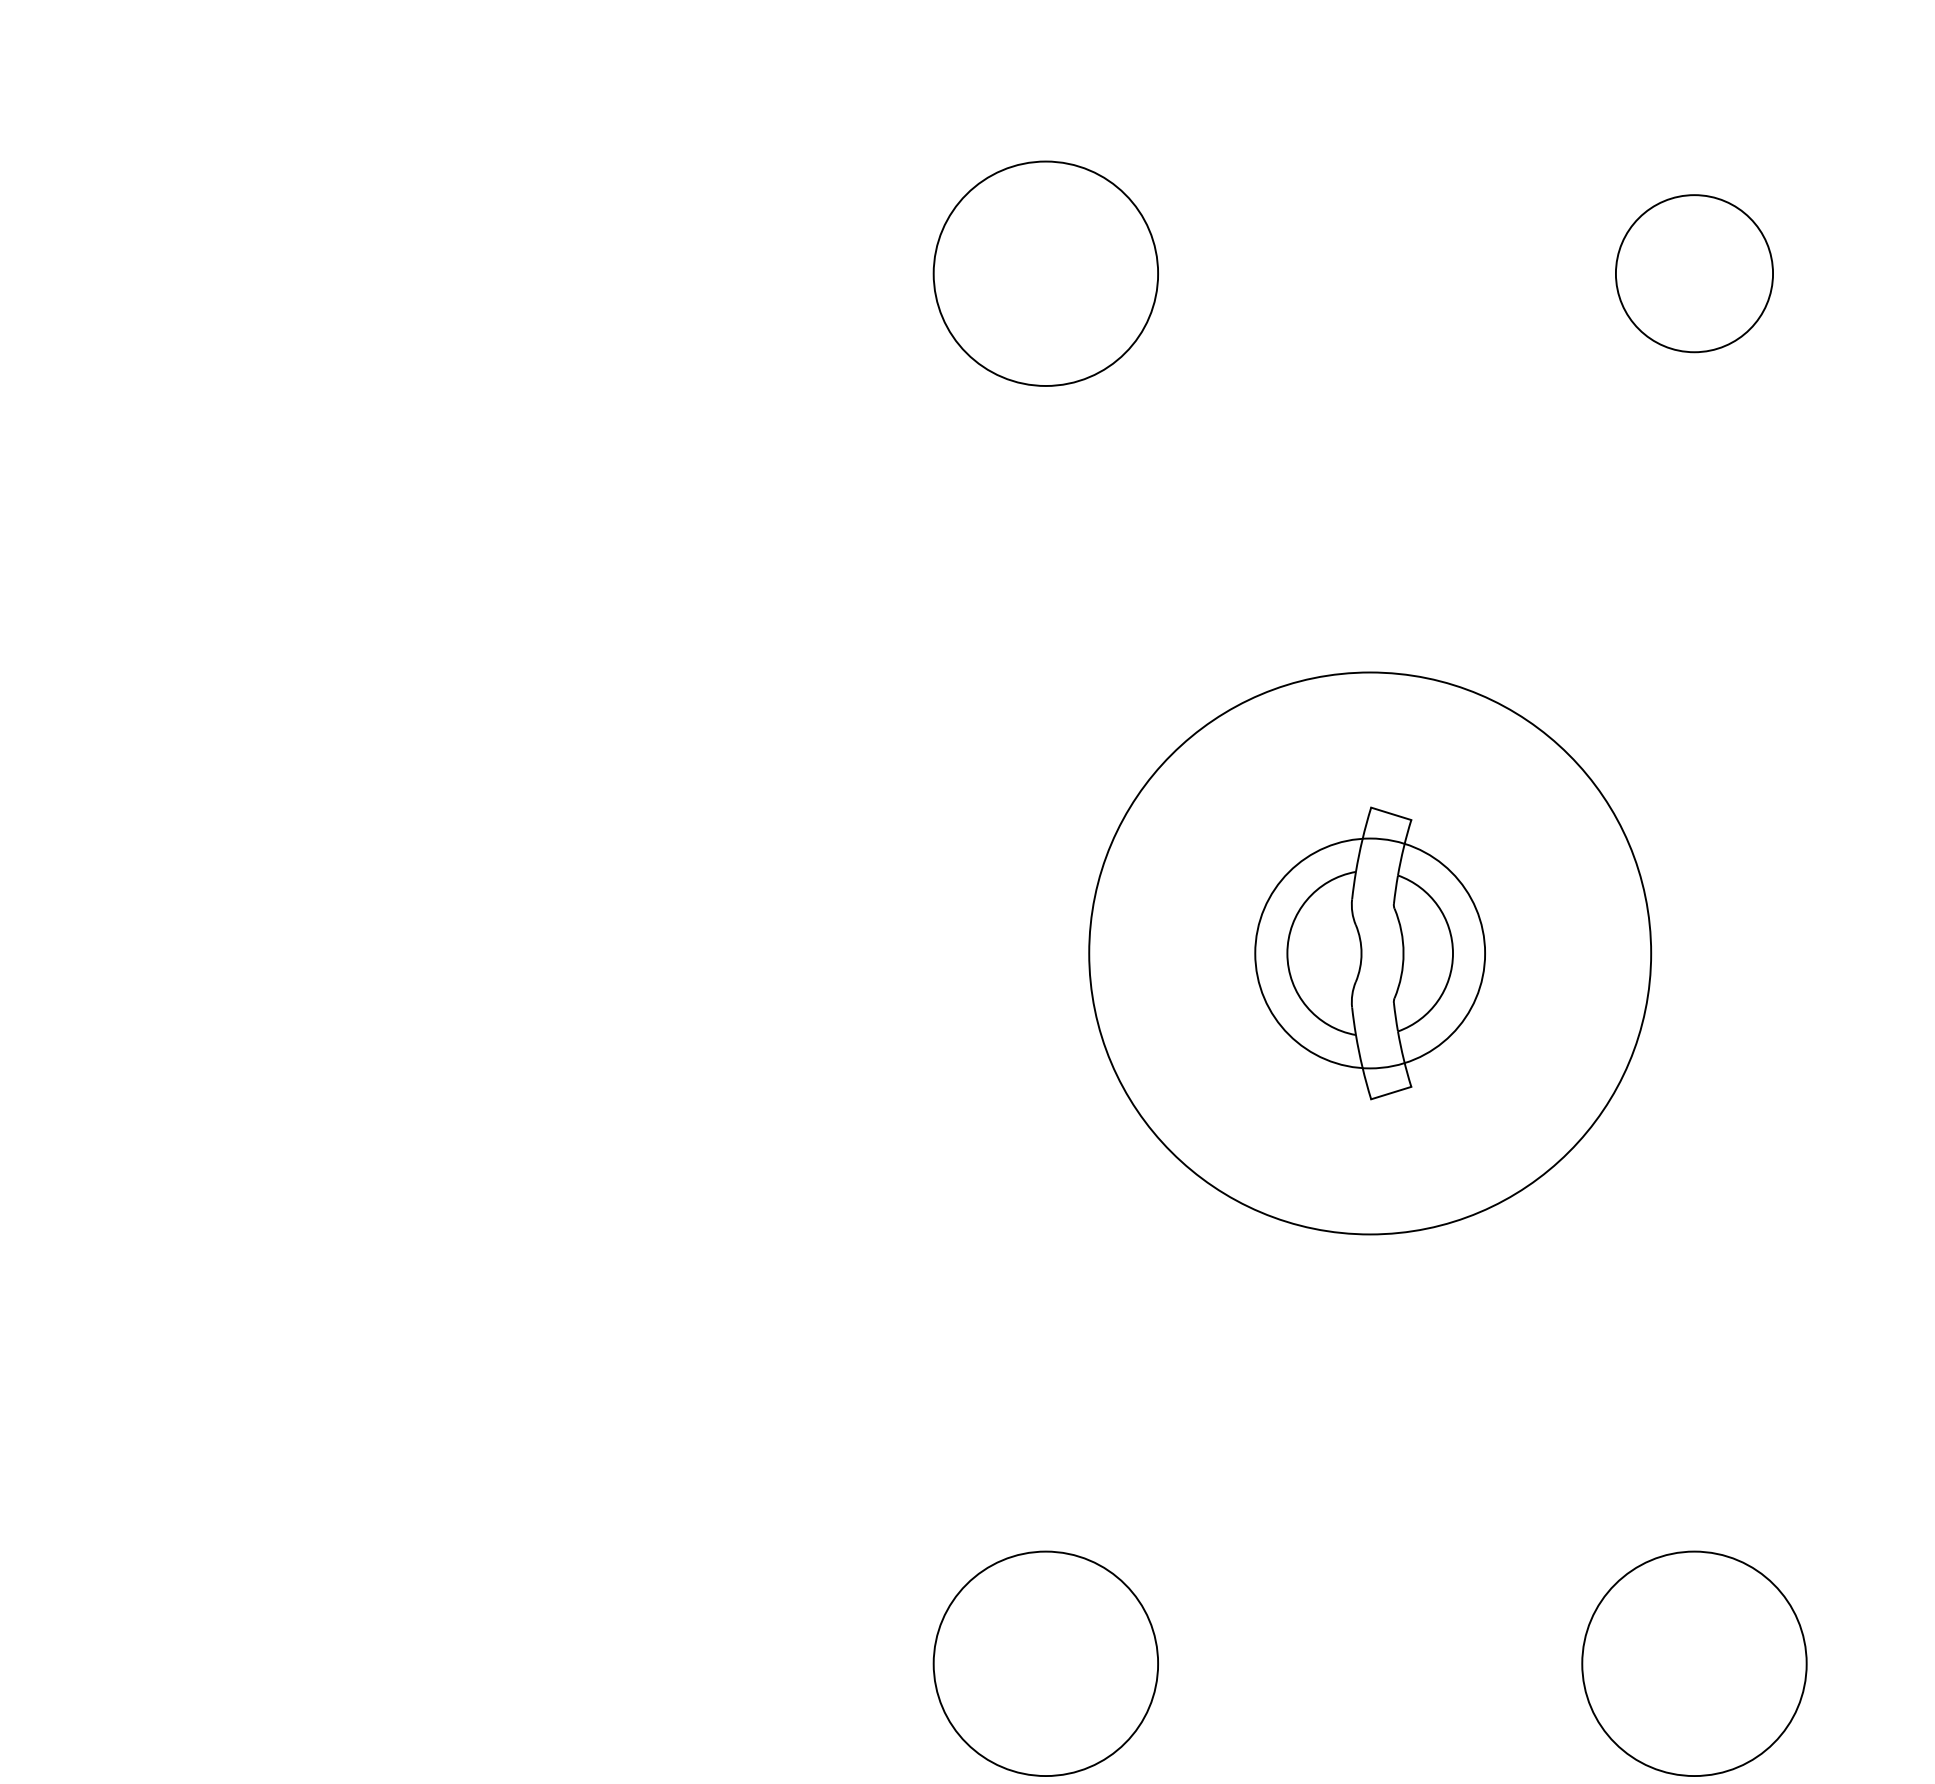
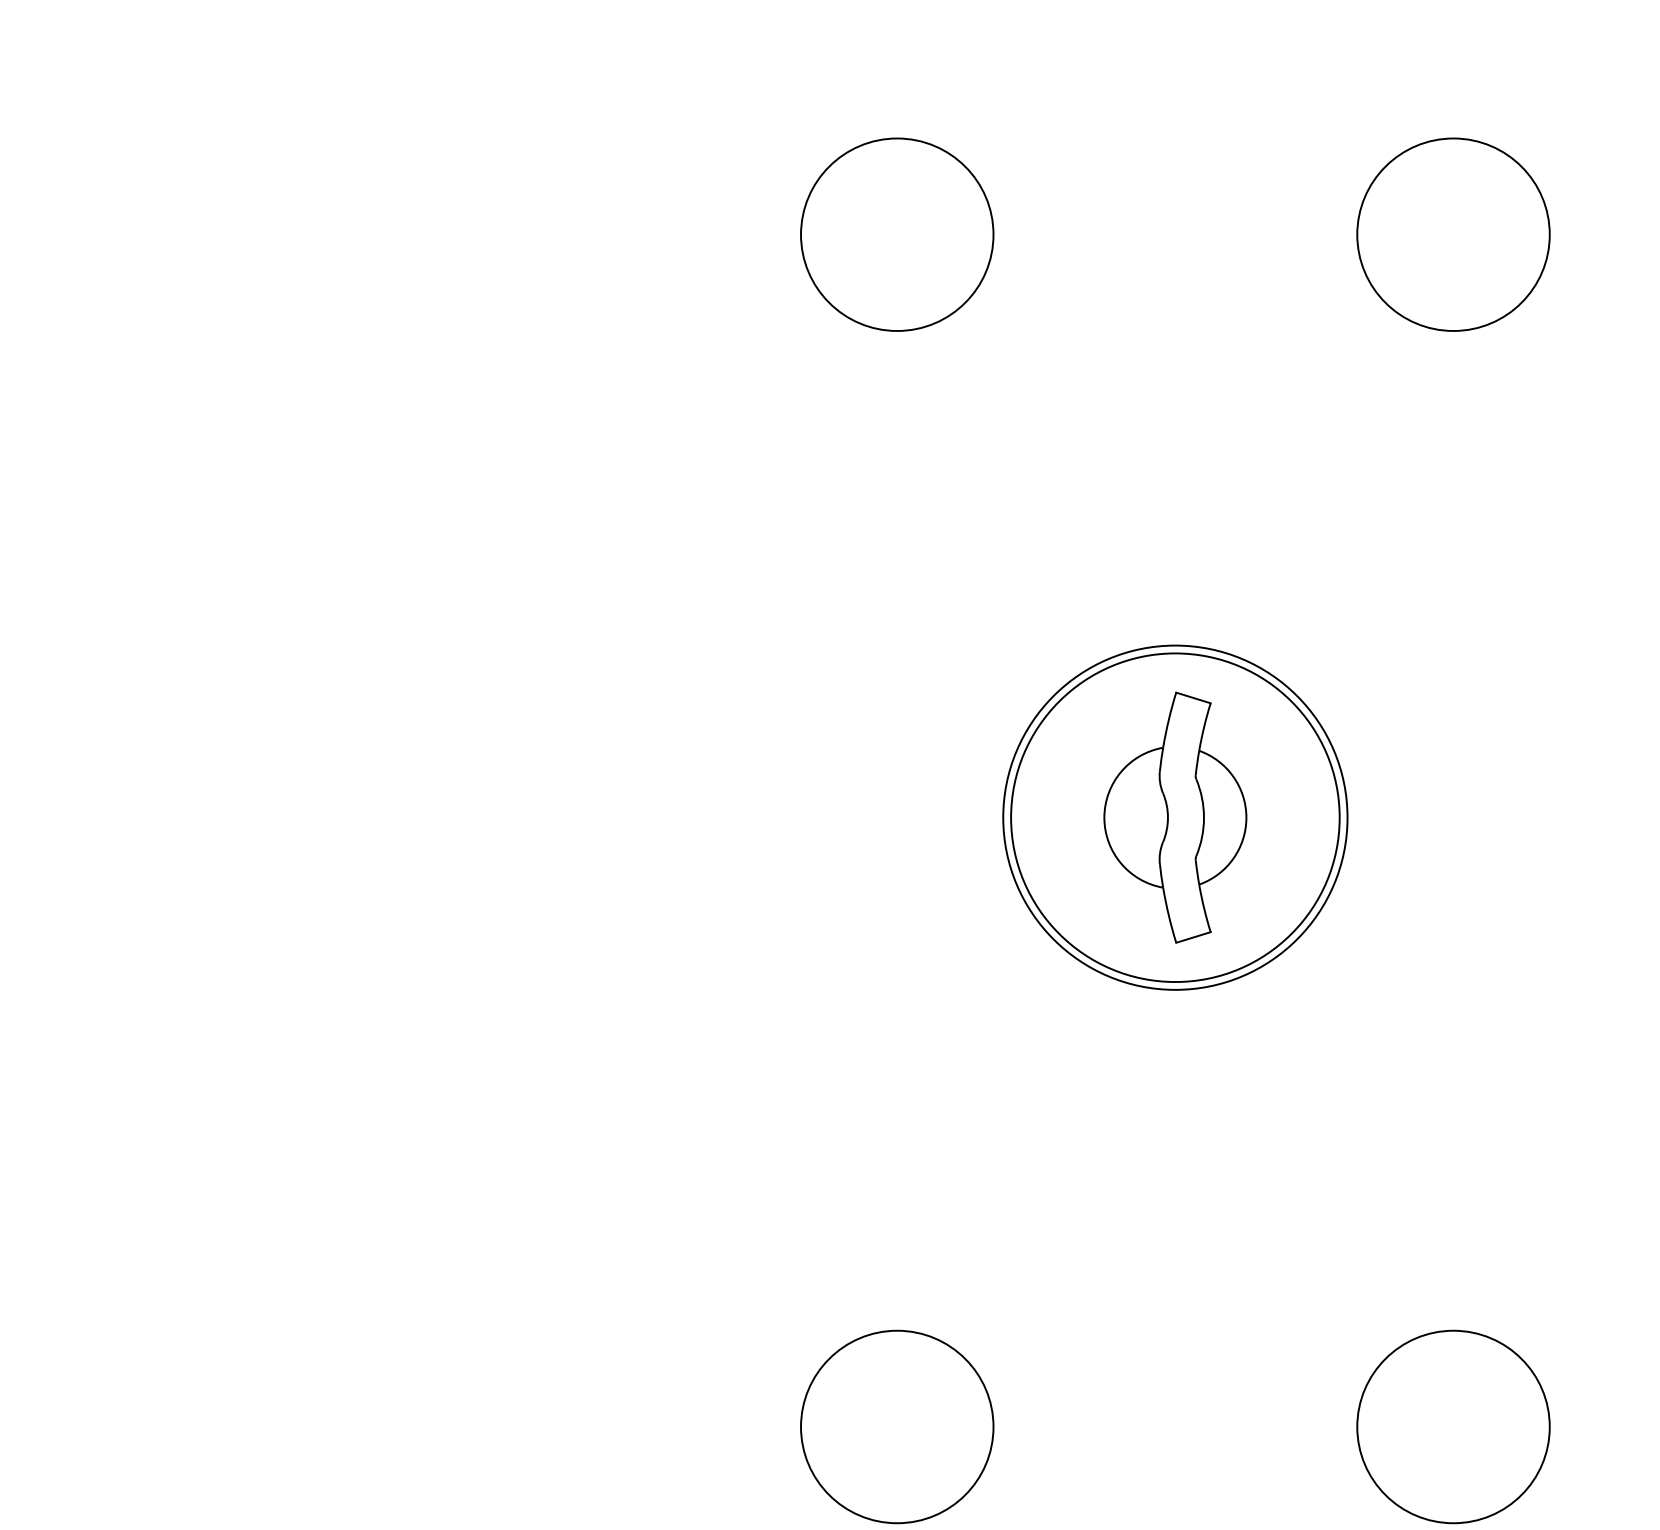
circle: (1694, 273) -> (1453, 234), size x1.43
circle: (1369, 953) -> (1174, 817), size x0.71
circle: (1369, 953) -> (1174, 817), size x1.67

